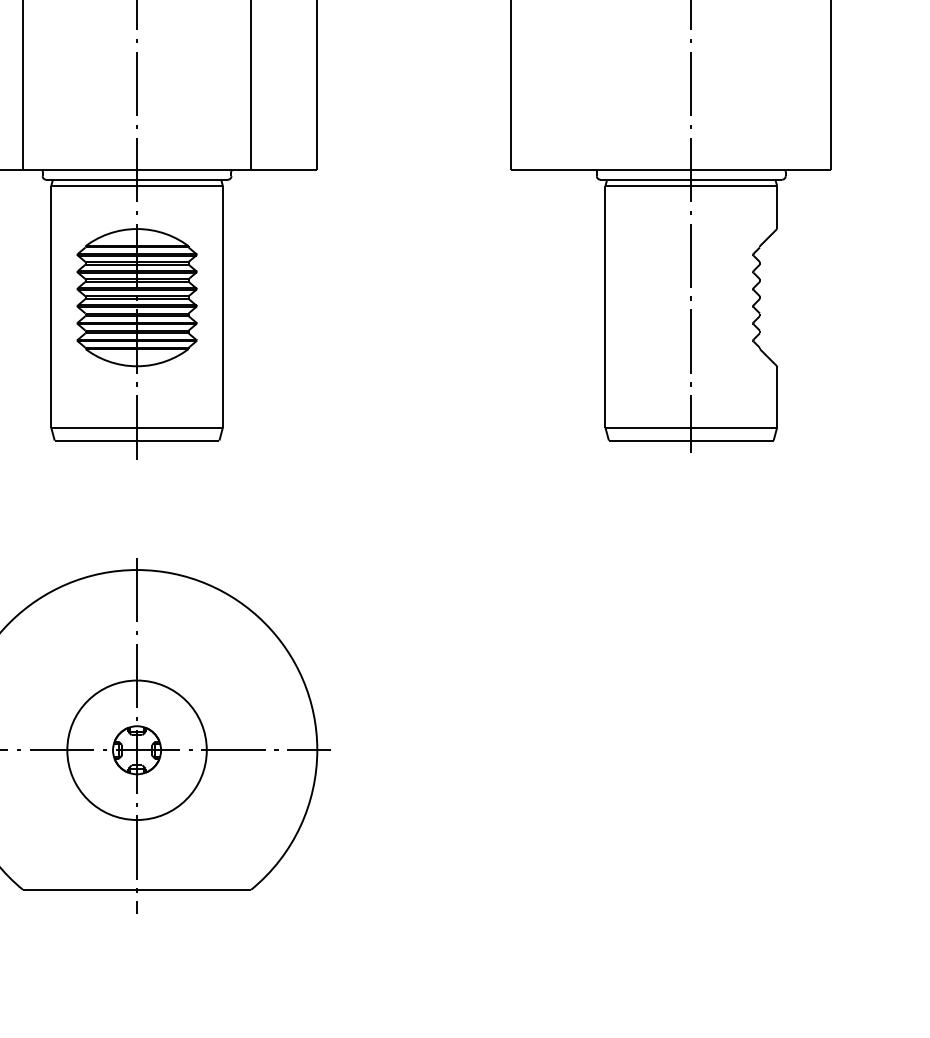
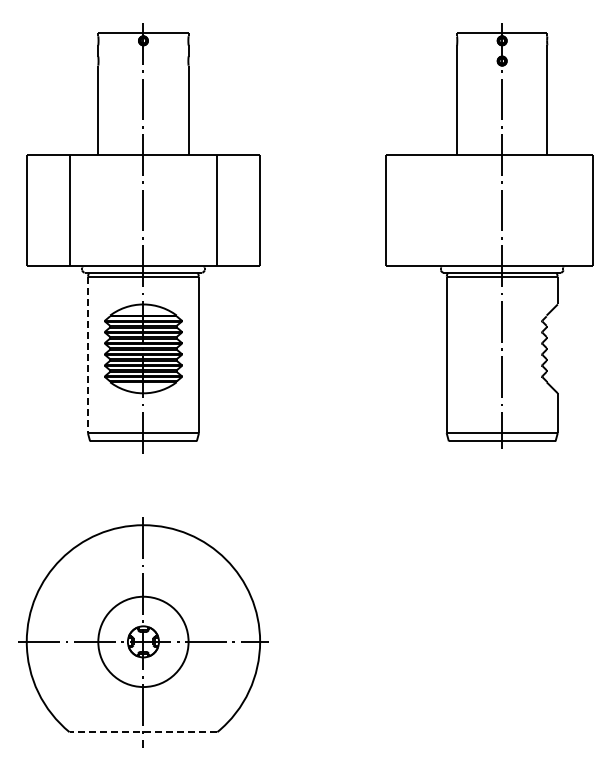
line: (50, 307) -> (87, 355), solid -> dashed
line: (137, 890) -> (143, 732), solid -> dashed

